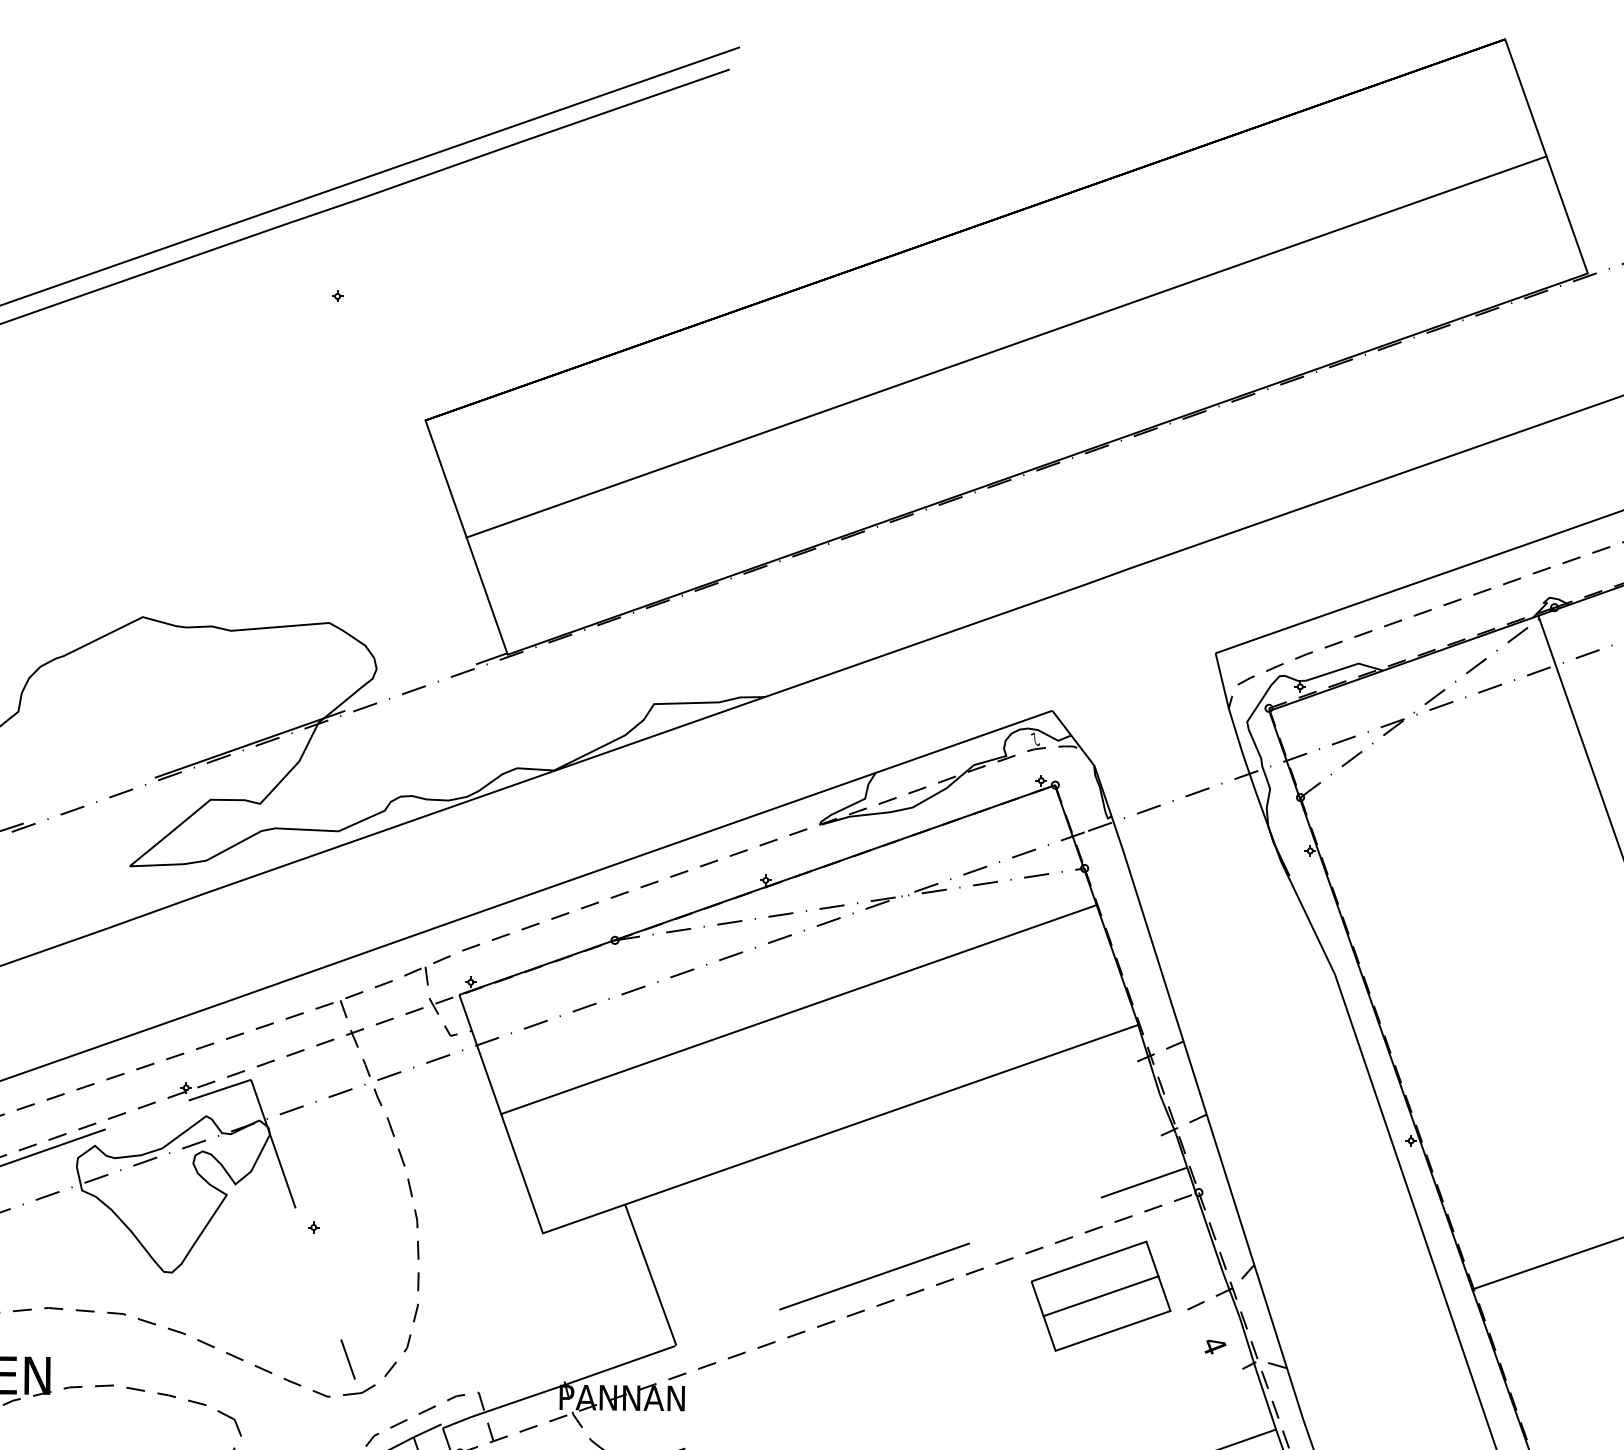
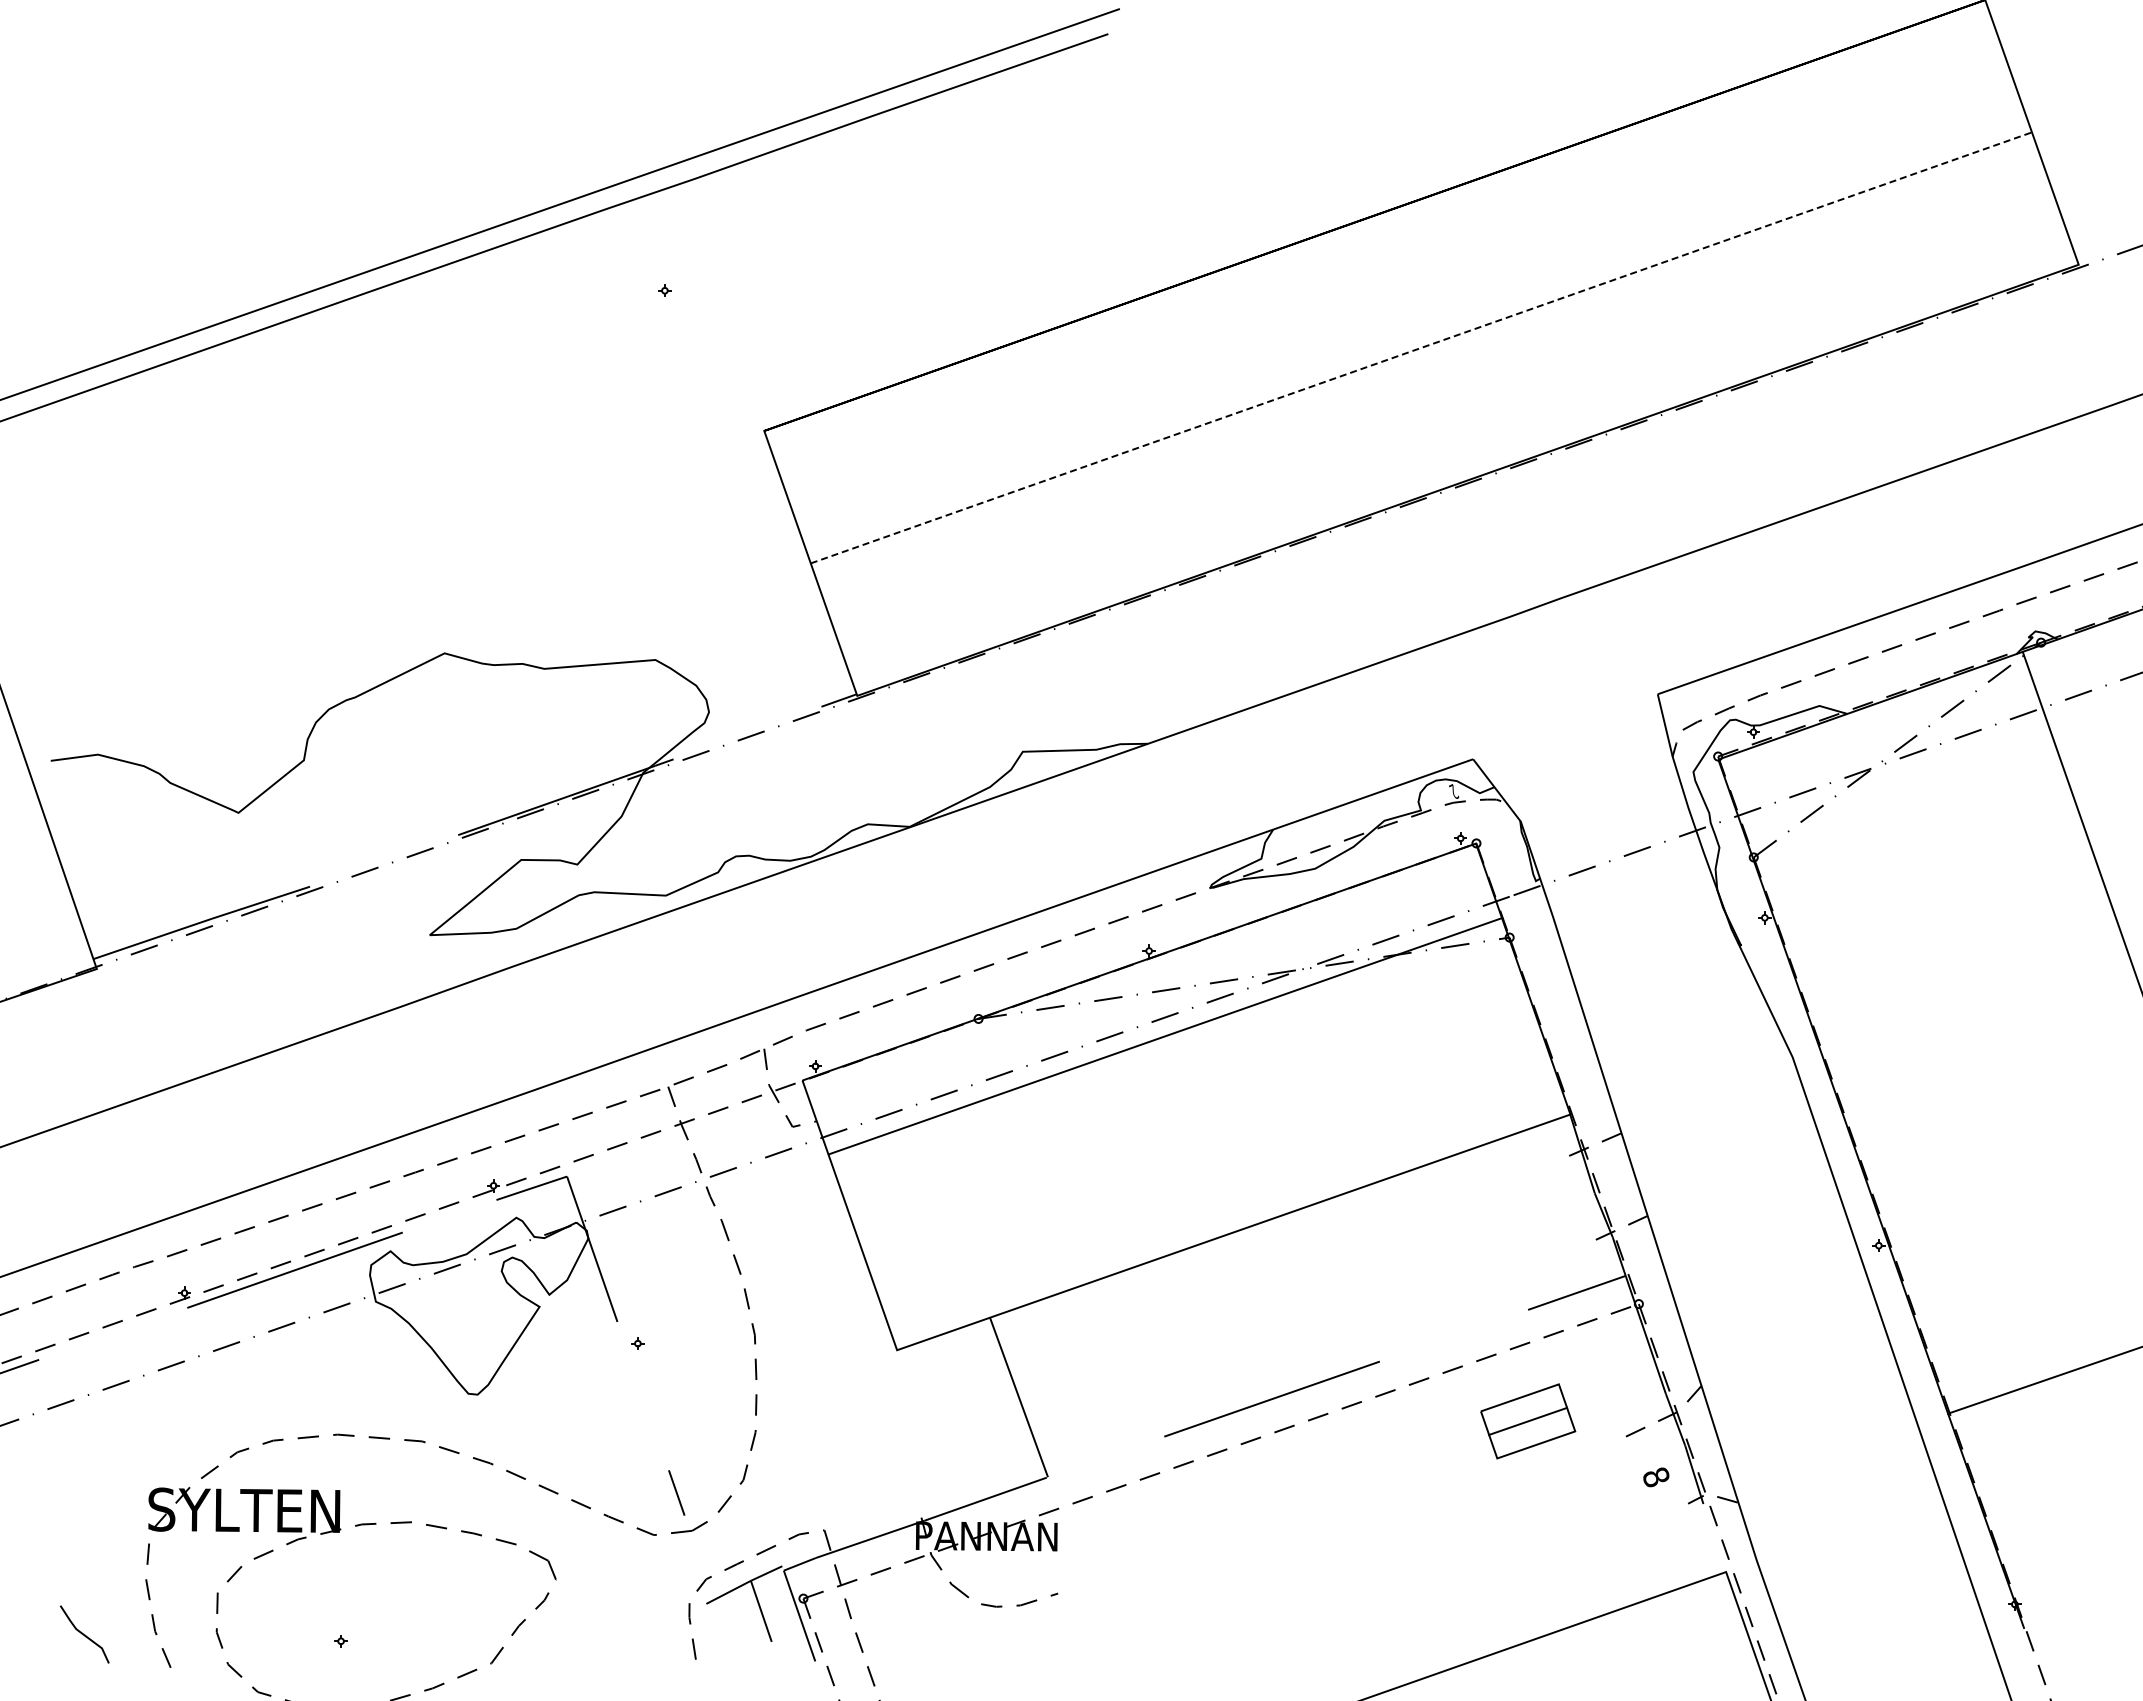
line: (1006, 346) -> (1421, 347), solid -> dashed
line: (798, 1009) -> (1165, 1036), moved
part: (1100, 1296) -> (1527, 1421), size x0.6
text: (1214, 1345) -> (1656, 1477), 4 -> 8
line: (1265, 1399) -> (1714, 1538), removed

